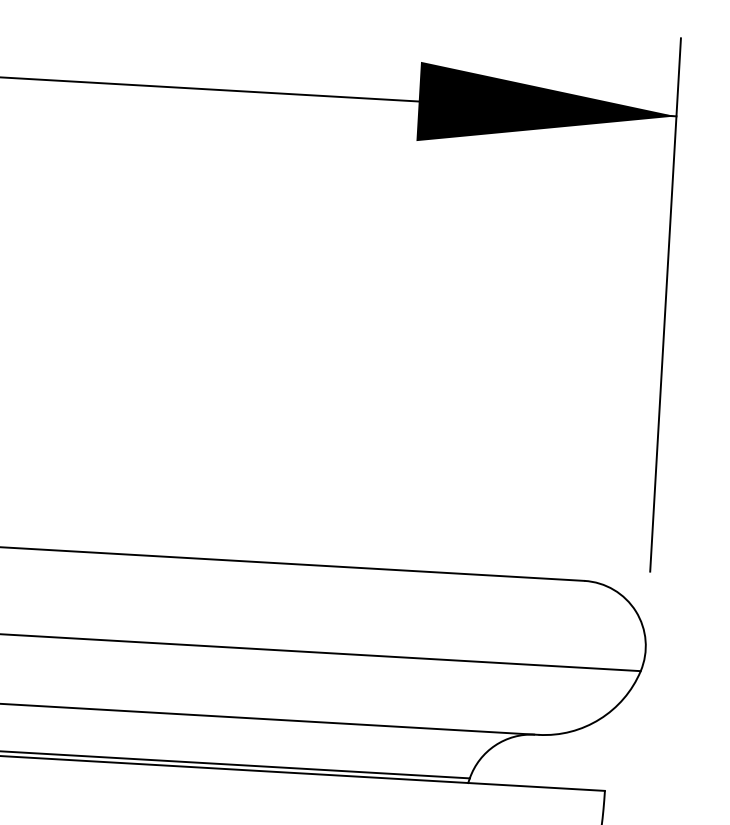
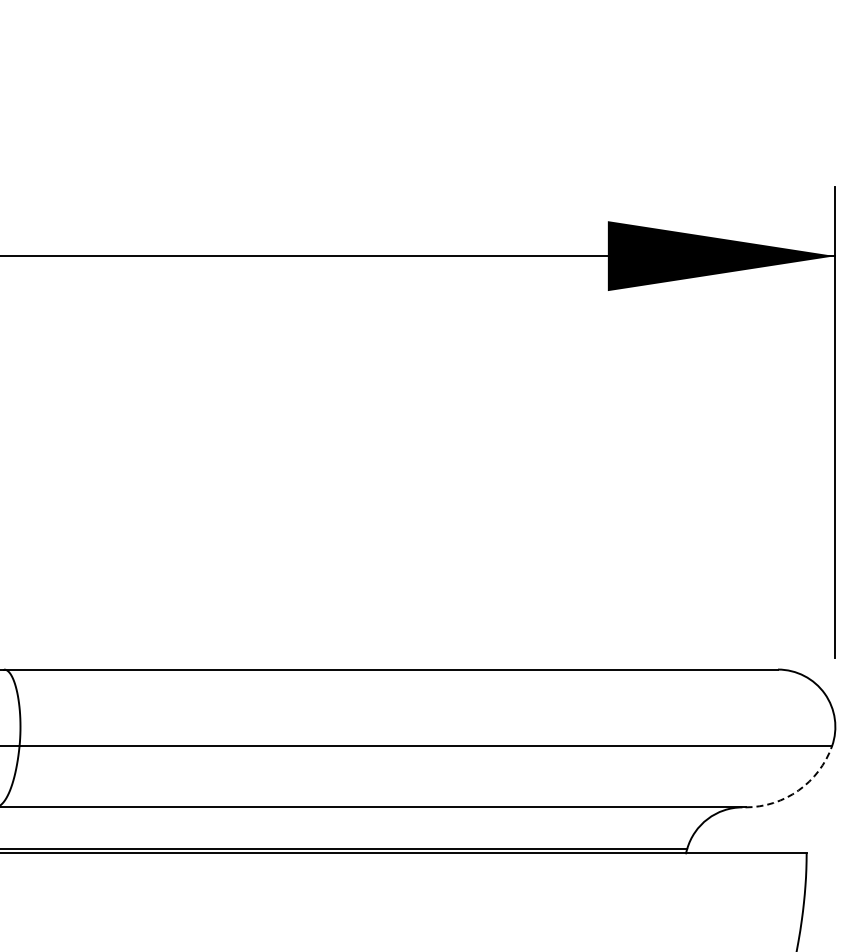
arc: (599, 719) -> (798, 790), solid -> dashed

